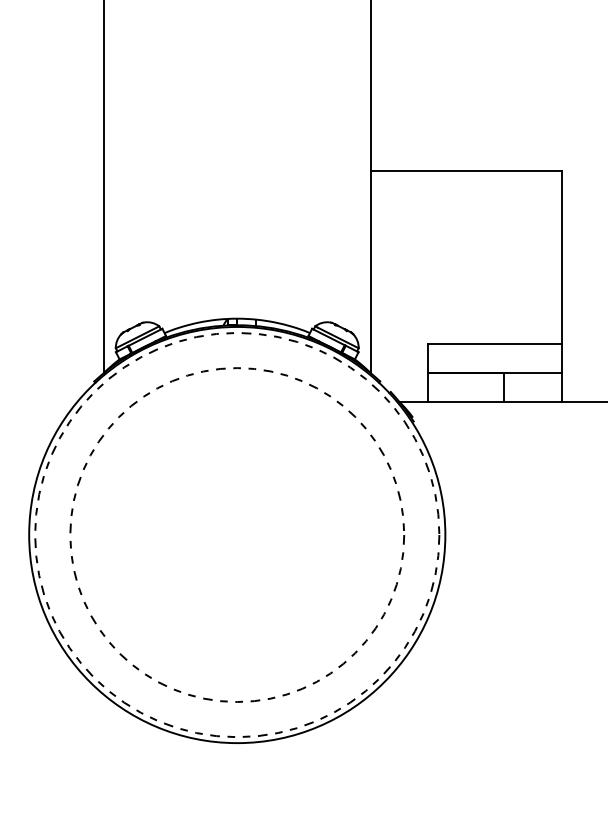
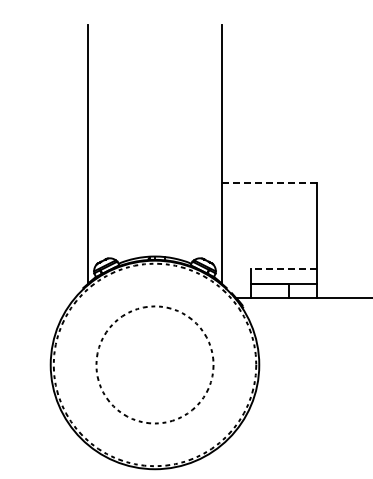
line: (465, 170) -> (269, 182), solid -> dashed
line: (493, 344) -> (283, 269), solid -> dashed
circle: (236, 534) -> (154, 364), size x0.7

